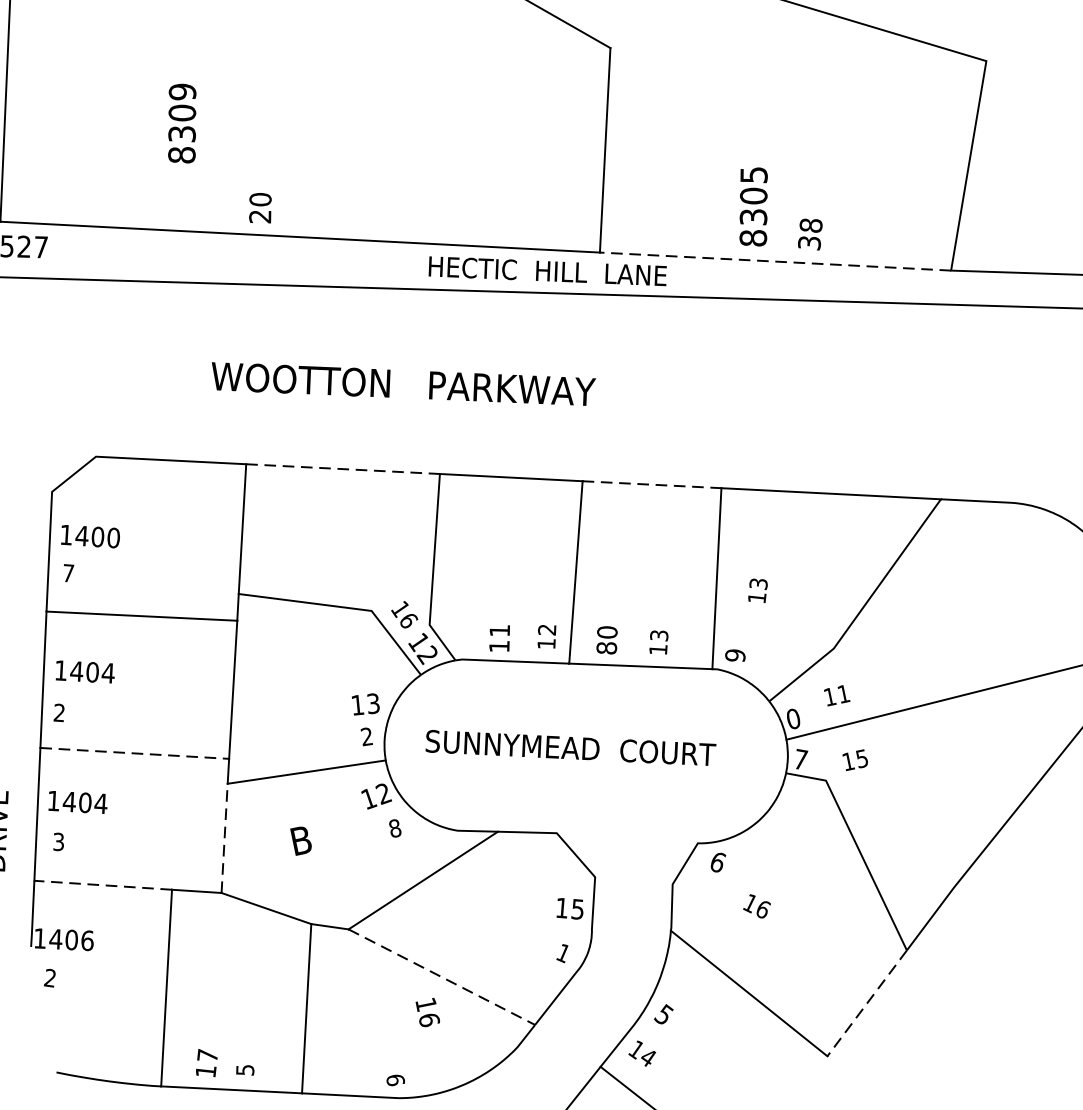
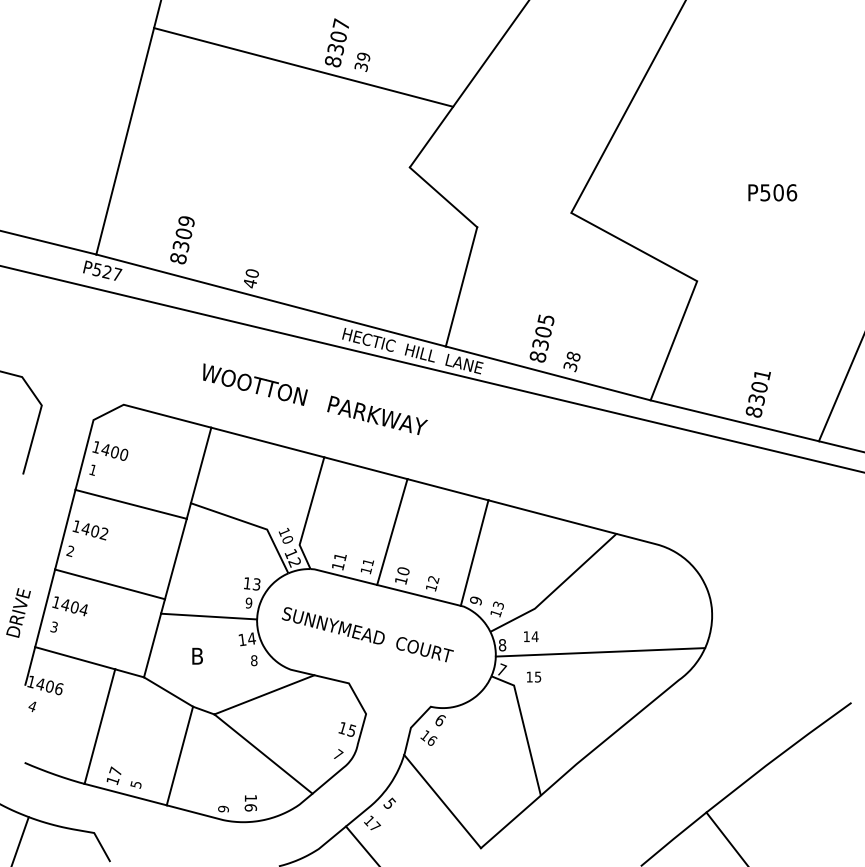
text: (182, 124) -> (182, 240), moved
text: (260, 216) -> (250, 283), 20 -> 40
line: (775, 261) -> (548, 373), dashed -> solid
line: (344, 468) -> (268, 442), dashed -> solid
line: (651, 484) -> (447, 489), dashed -> solid
text: (68, 572) -> (93, 469), 7 -> 1
text: (756, 591) -> (496, 609), moved
text: (409, 621) -> (288, 540), 16 -> 10
text: (545, 630) -> (367, 562), 12 -> 11
text: (658, 635) -> (433, 579), 13 -> 12
text: (607, 648) -> (401, 580), 80 -> 10
text: (106, 672) -> (103, 533), 1404 -> 1402
text: (842, 693) -> (534, 636), 11 -> 14
text: (793, 719) -> (502, 645), 0 -> 8
text: (366, 735) -> (248, 602), 2 -> 9
line: (135, 753) -> (110, 584), dashed -> solid
text: (383, 793) -> (251, 638), 12 -> 14
line: (224, 838) -> (152, 645), dashed -> solid
line: (103, 885) -> (75, 658), dashed -> solid
text: (756, 905) -> (428, 737), moved
text: (563, 952) -> (338, 754), 1 -> 7
line: (442, 977) -> (263, 754), dashed -> solid
text: (50, 978) -> (32, 706), 2 -> 4
line: (866, 1002) -> (510, 821), dashed -> solid
text: (427, 1013) -> (250, 803), moved
text: (648, 1056) -> (375, 826), 14 -> 17

